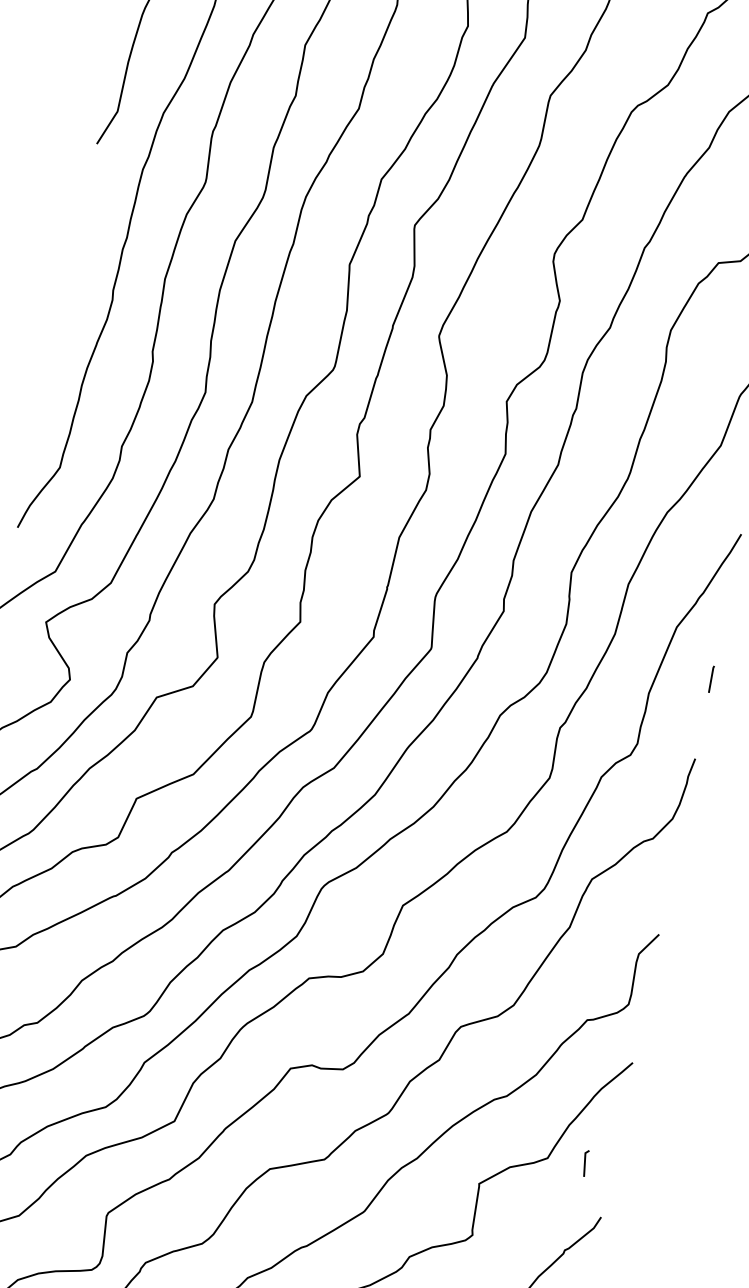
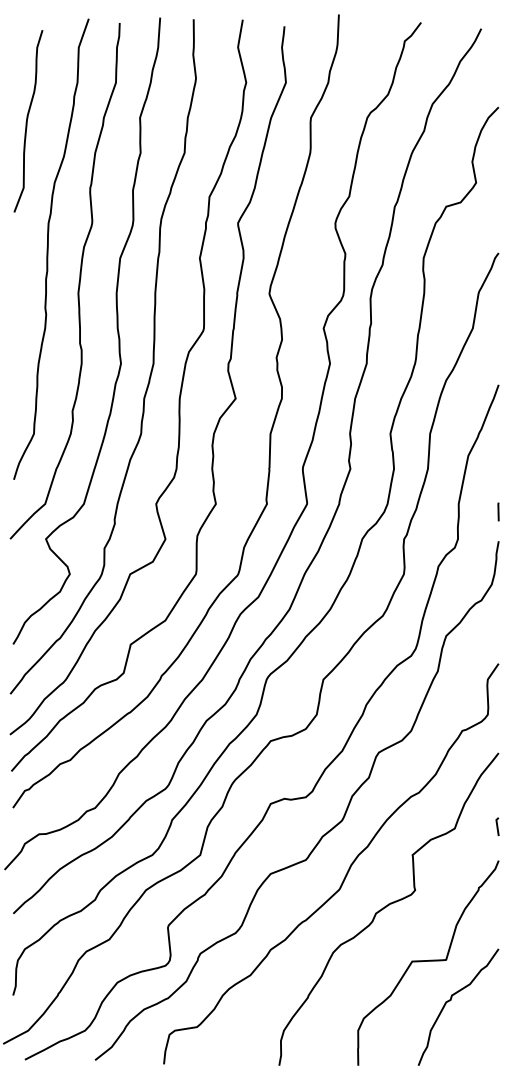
line: (711, 678) -> (498, 511), moved
line: (585, 1162) -> (497, 826), moved

